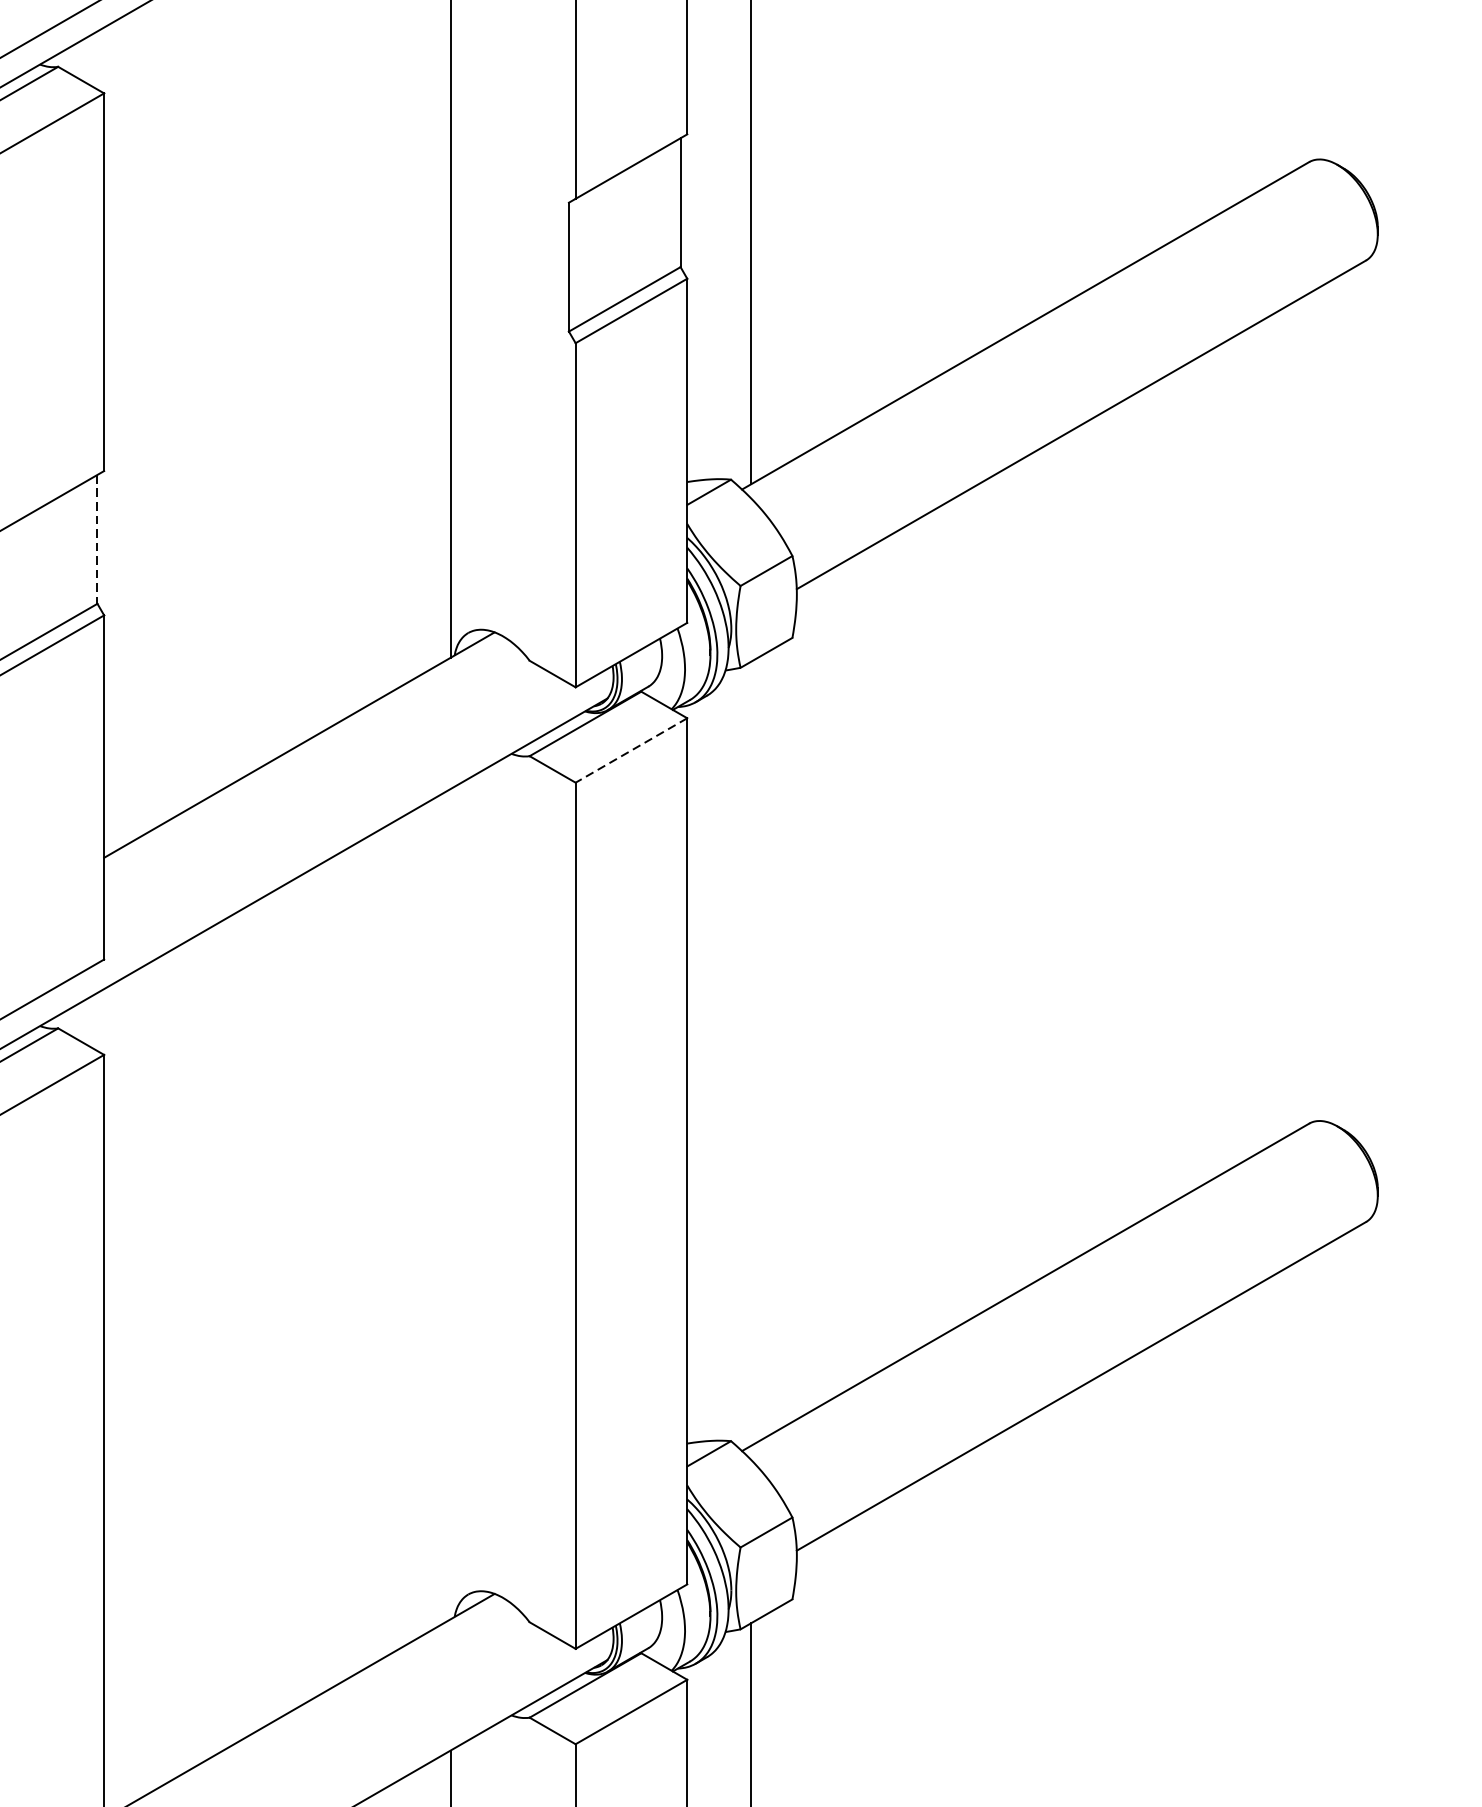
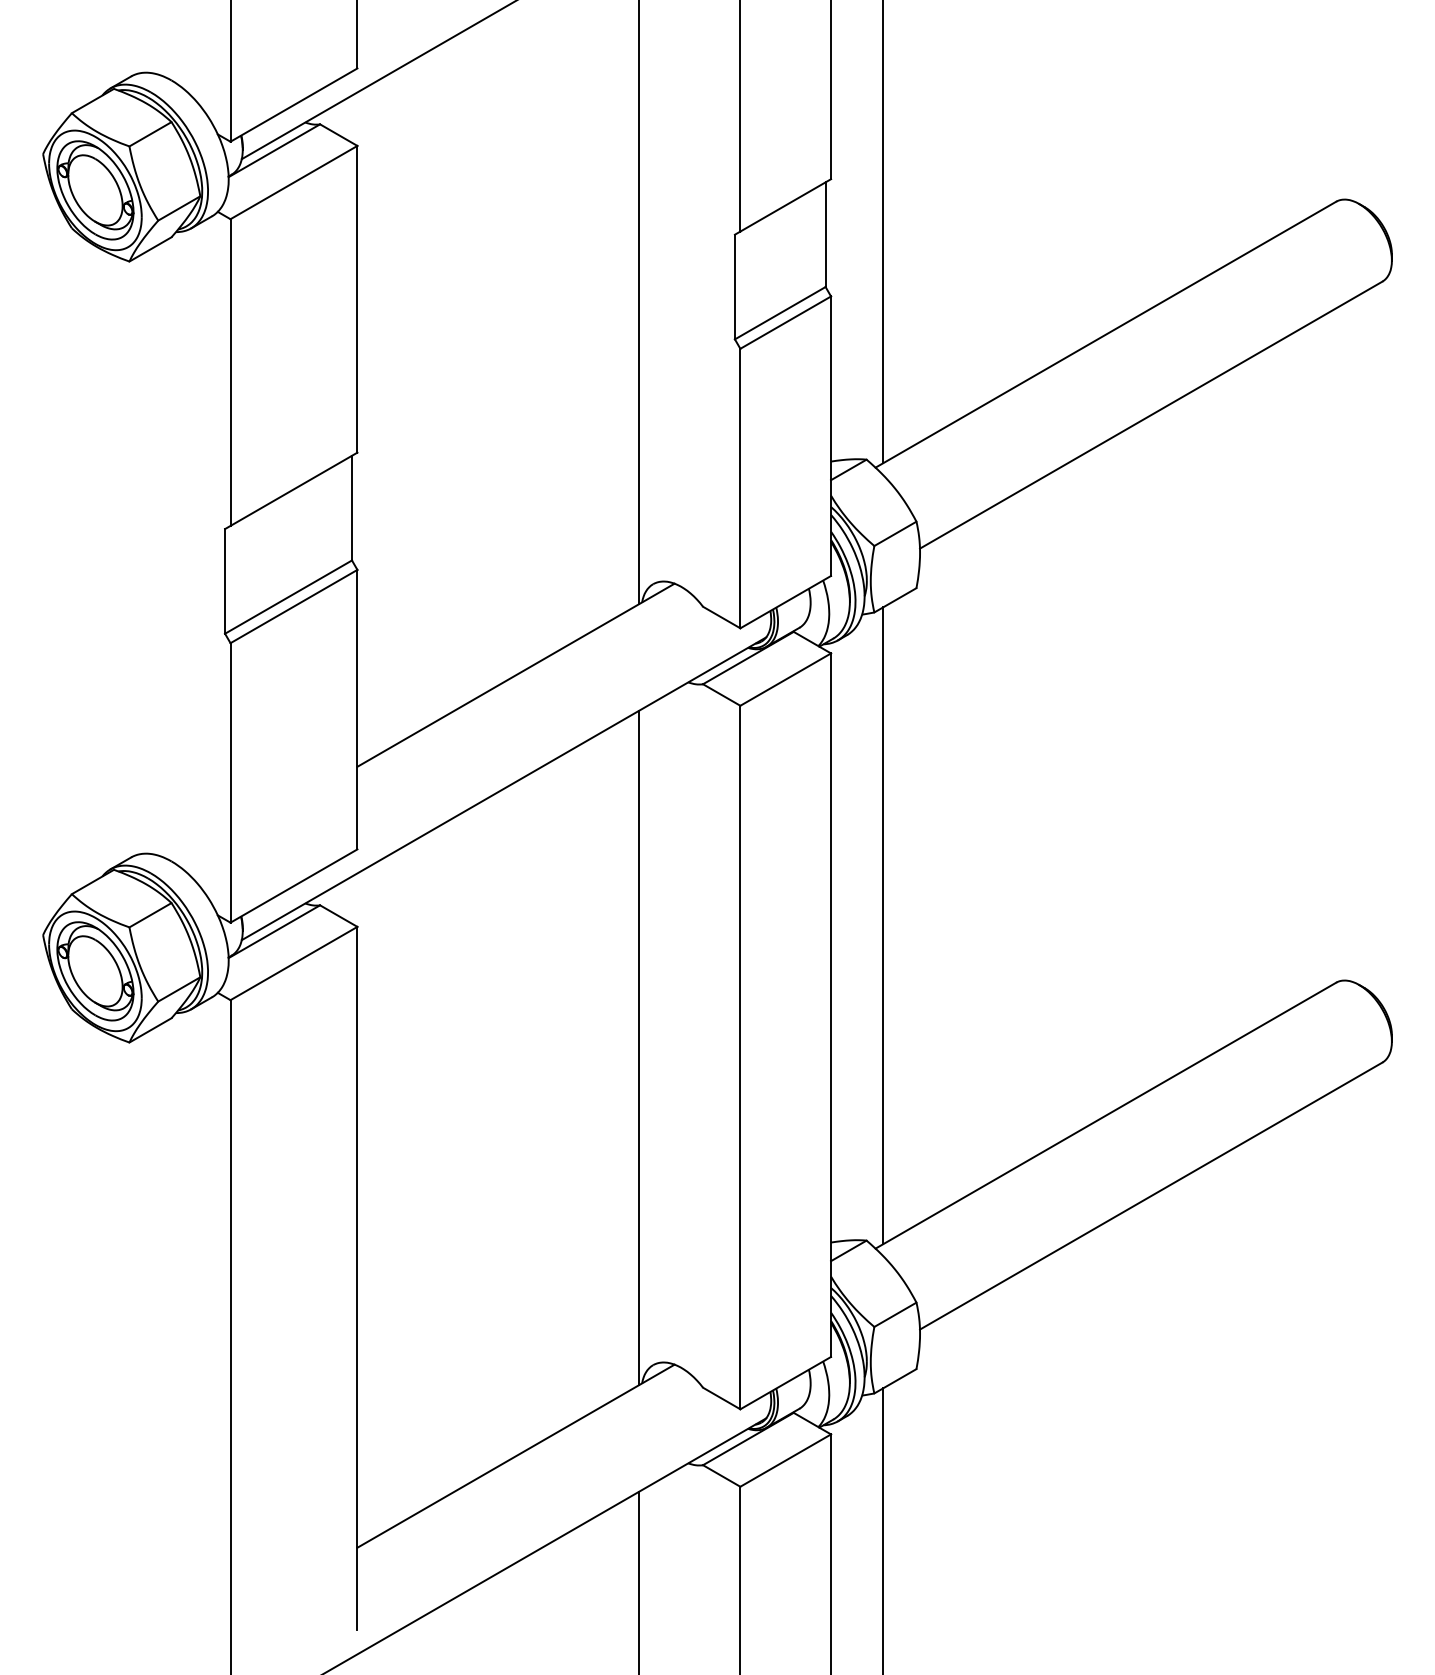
line: (98, 539) -> (352, 508), dashed -> solid
line: (631, 750) -> (785, 679), dashed -> solid
line: (751, 1053) -> (883, 925), added
line: (450, 1203) -> (638, 1047), added

